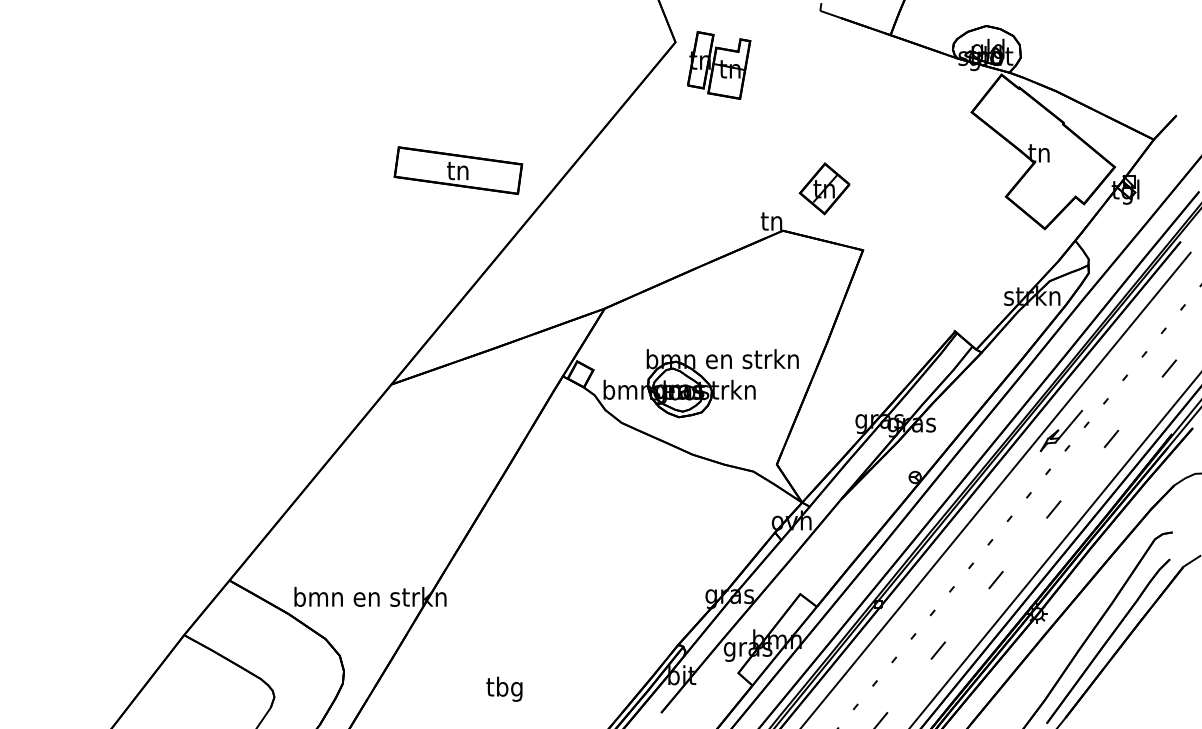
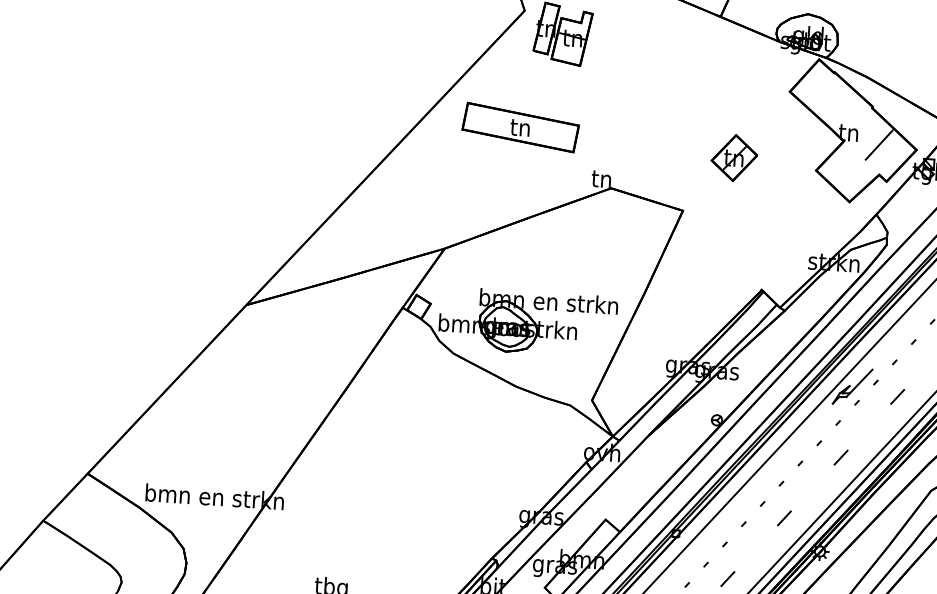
line: (1072, 164) -> (878, 145), added
part: (458, 170) -> (520, 127), moved
part: (824, 188) -> (734, 157), moved

